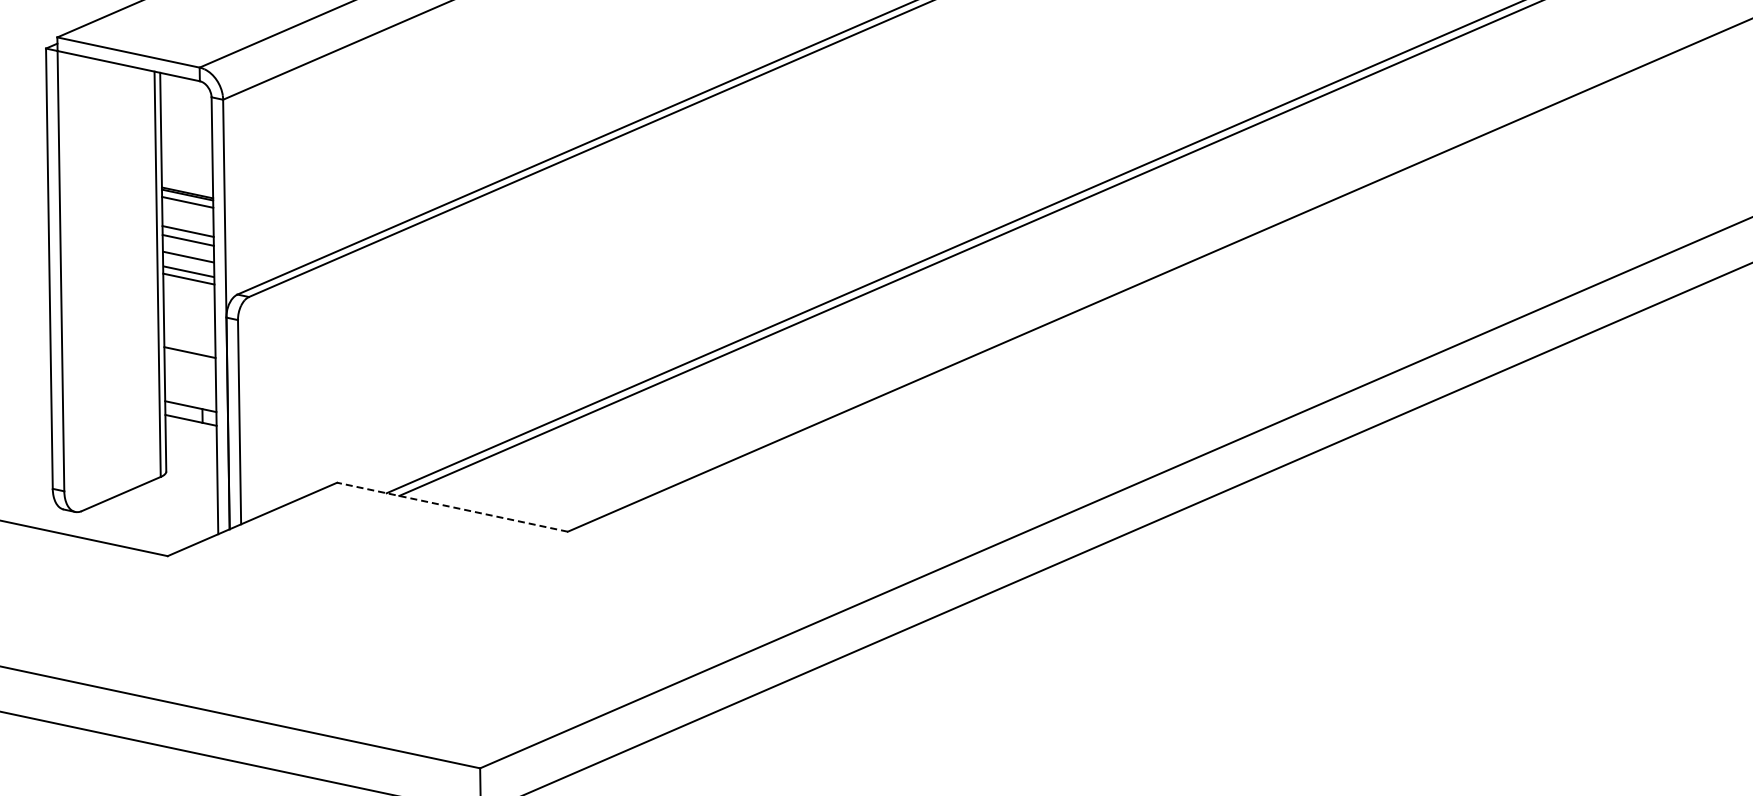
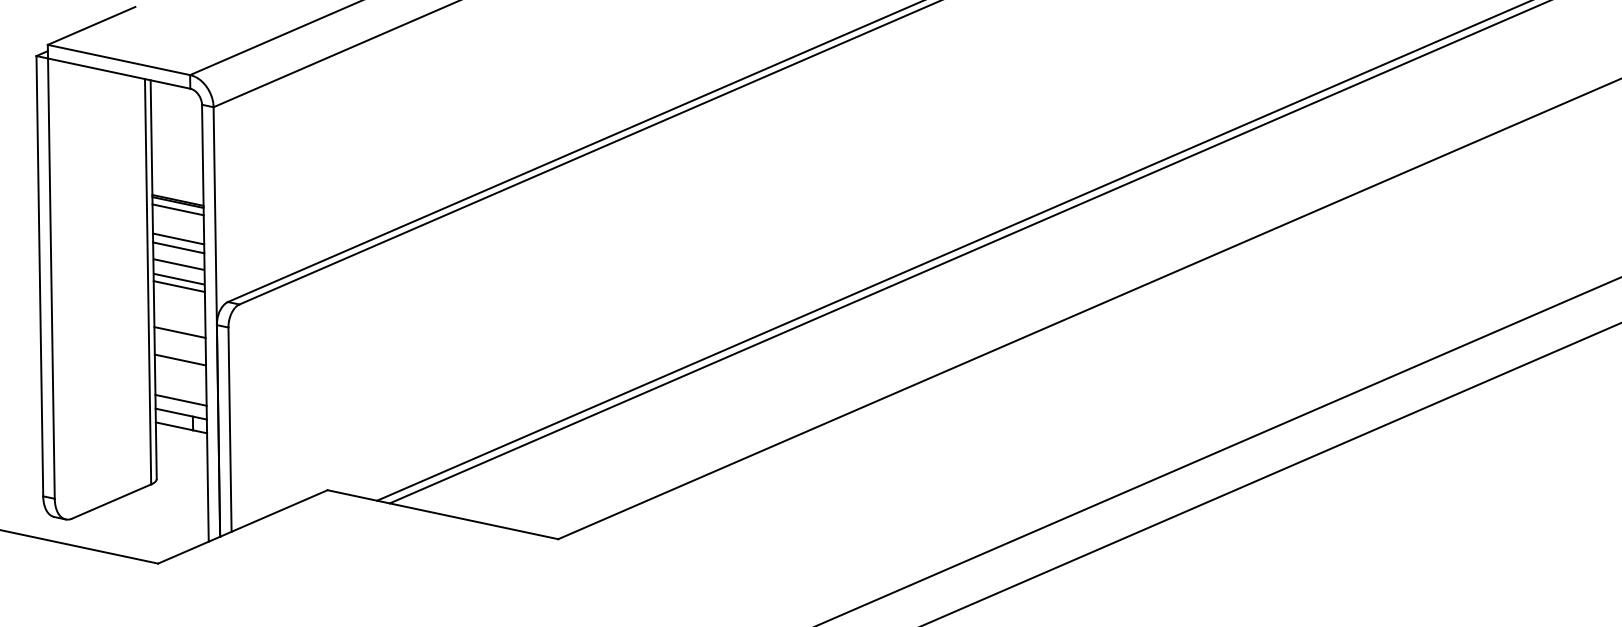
line: (189, 324) -> (179, 331), added
line: (190, 392) -> (180, 399), added
line: (452, 507) -> (442, 514), dashed -> solid

